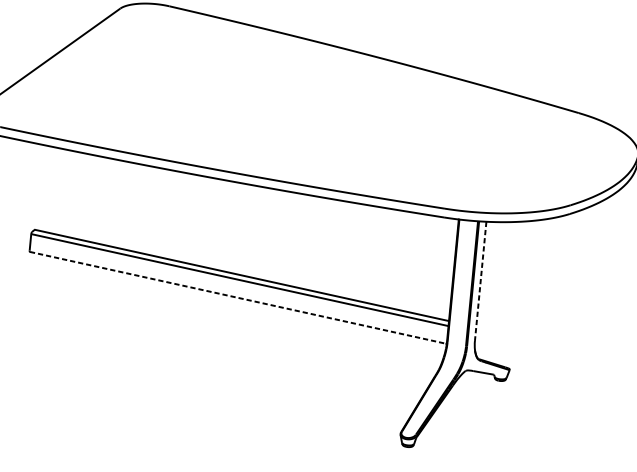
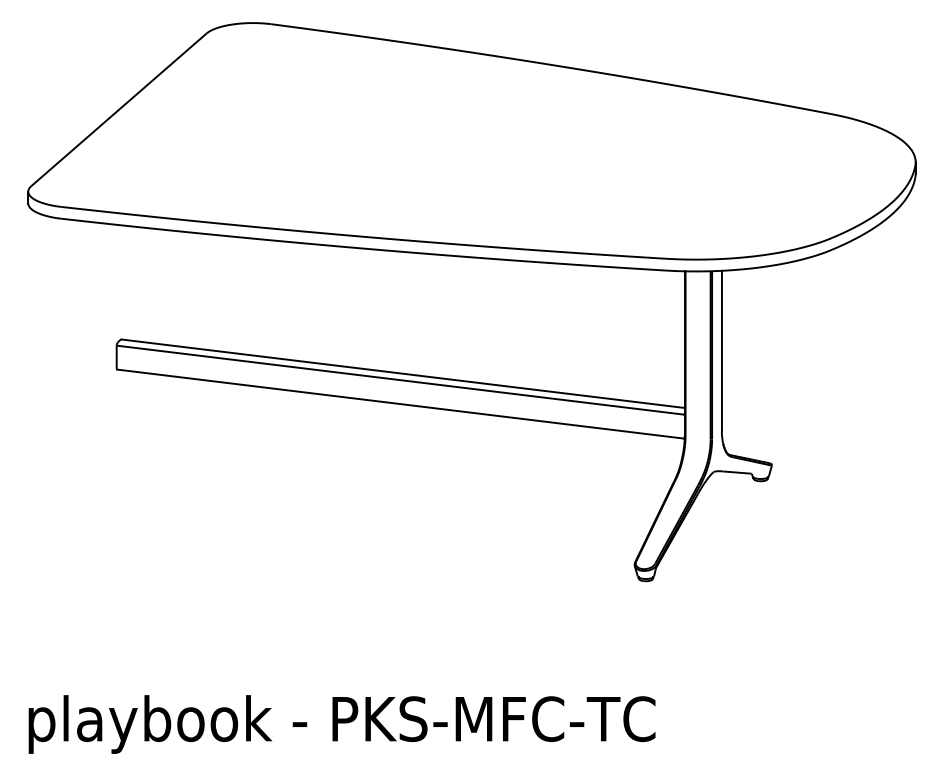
line: (480, 281) -> (721, 351), dashed -> solid
line: (238, 298) -> (401, 404), dashed -> solid

